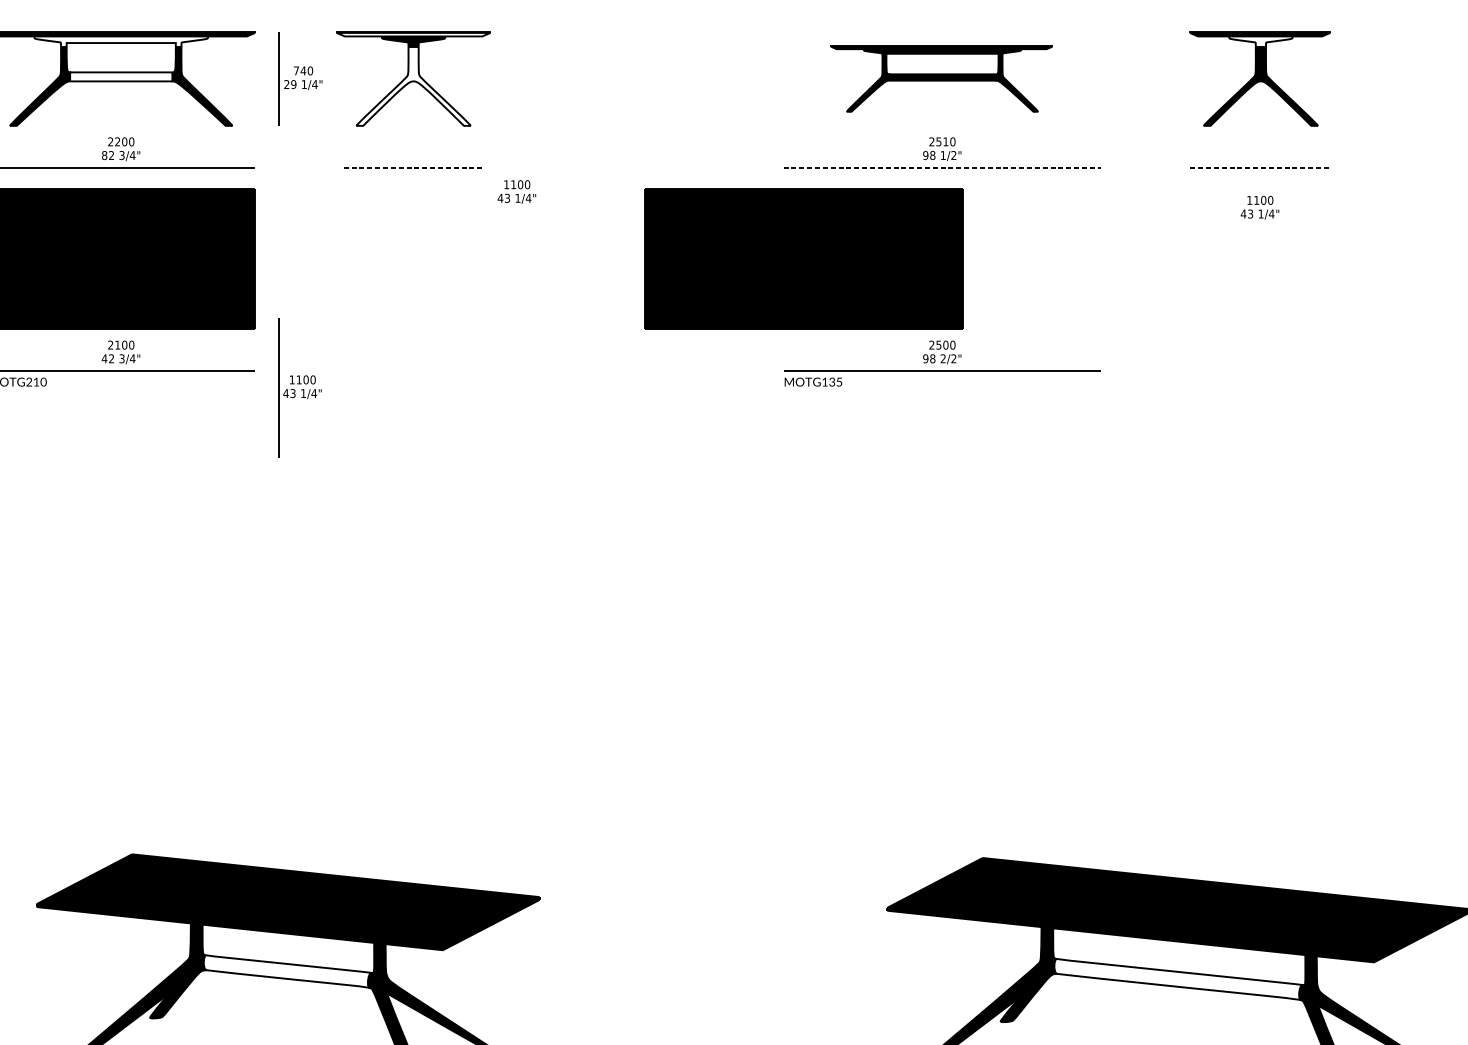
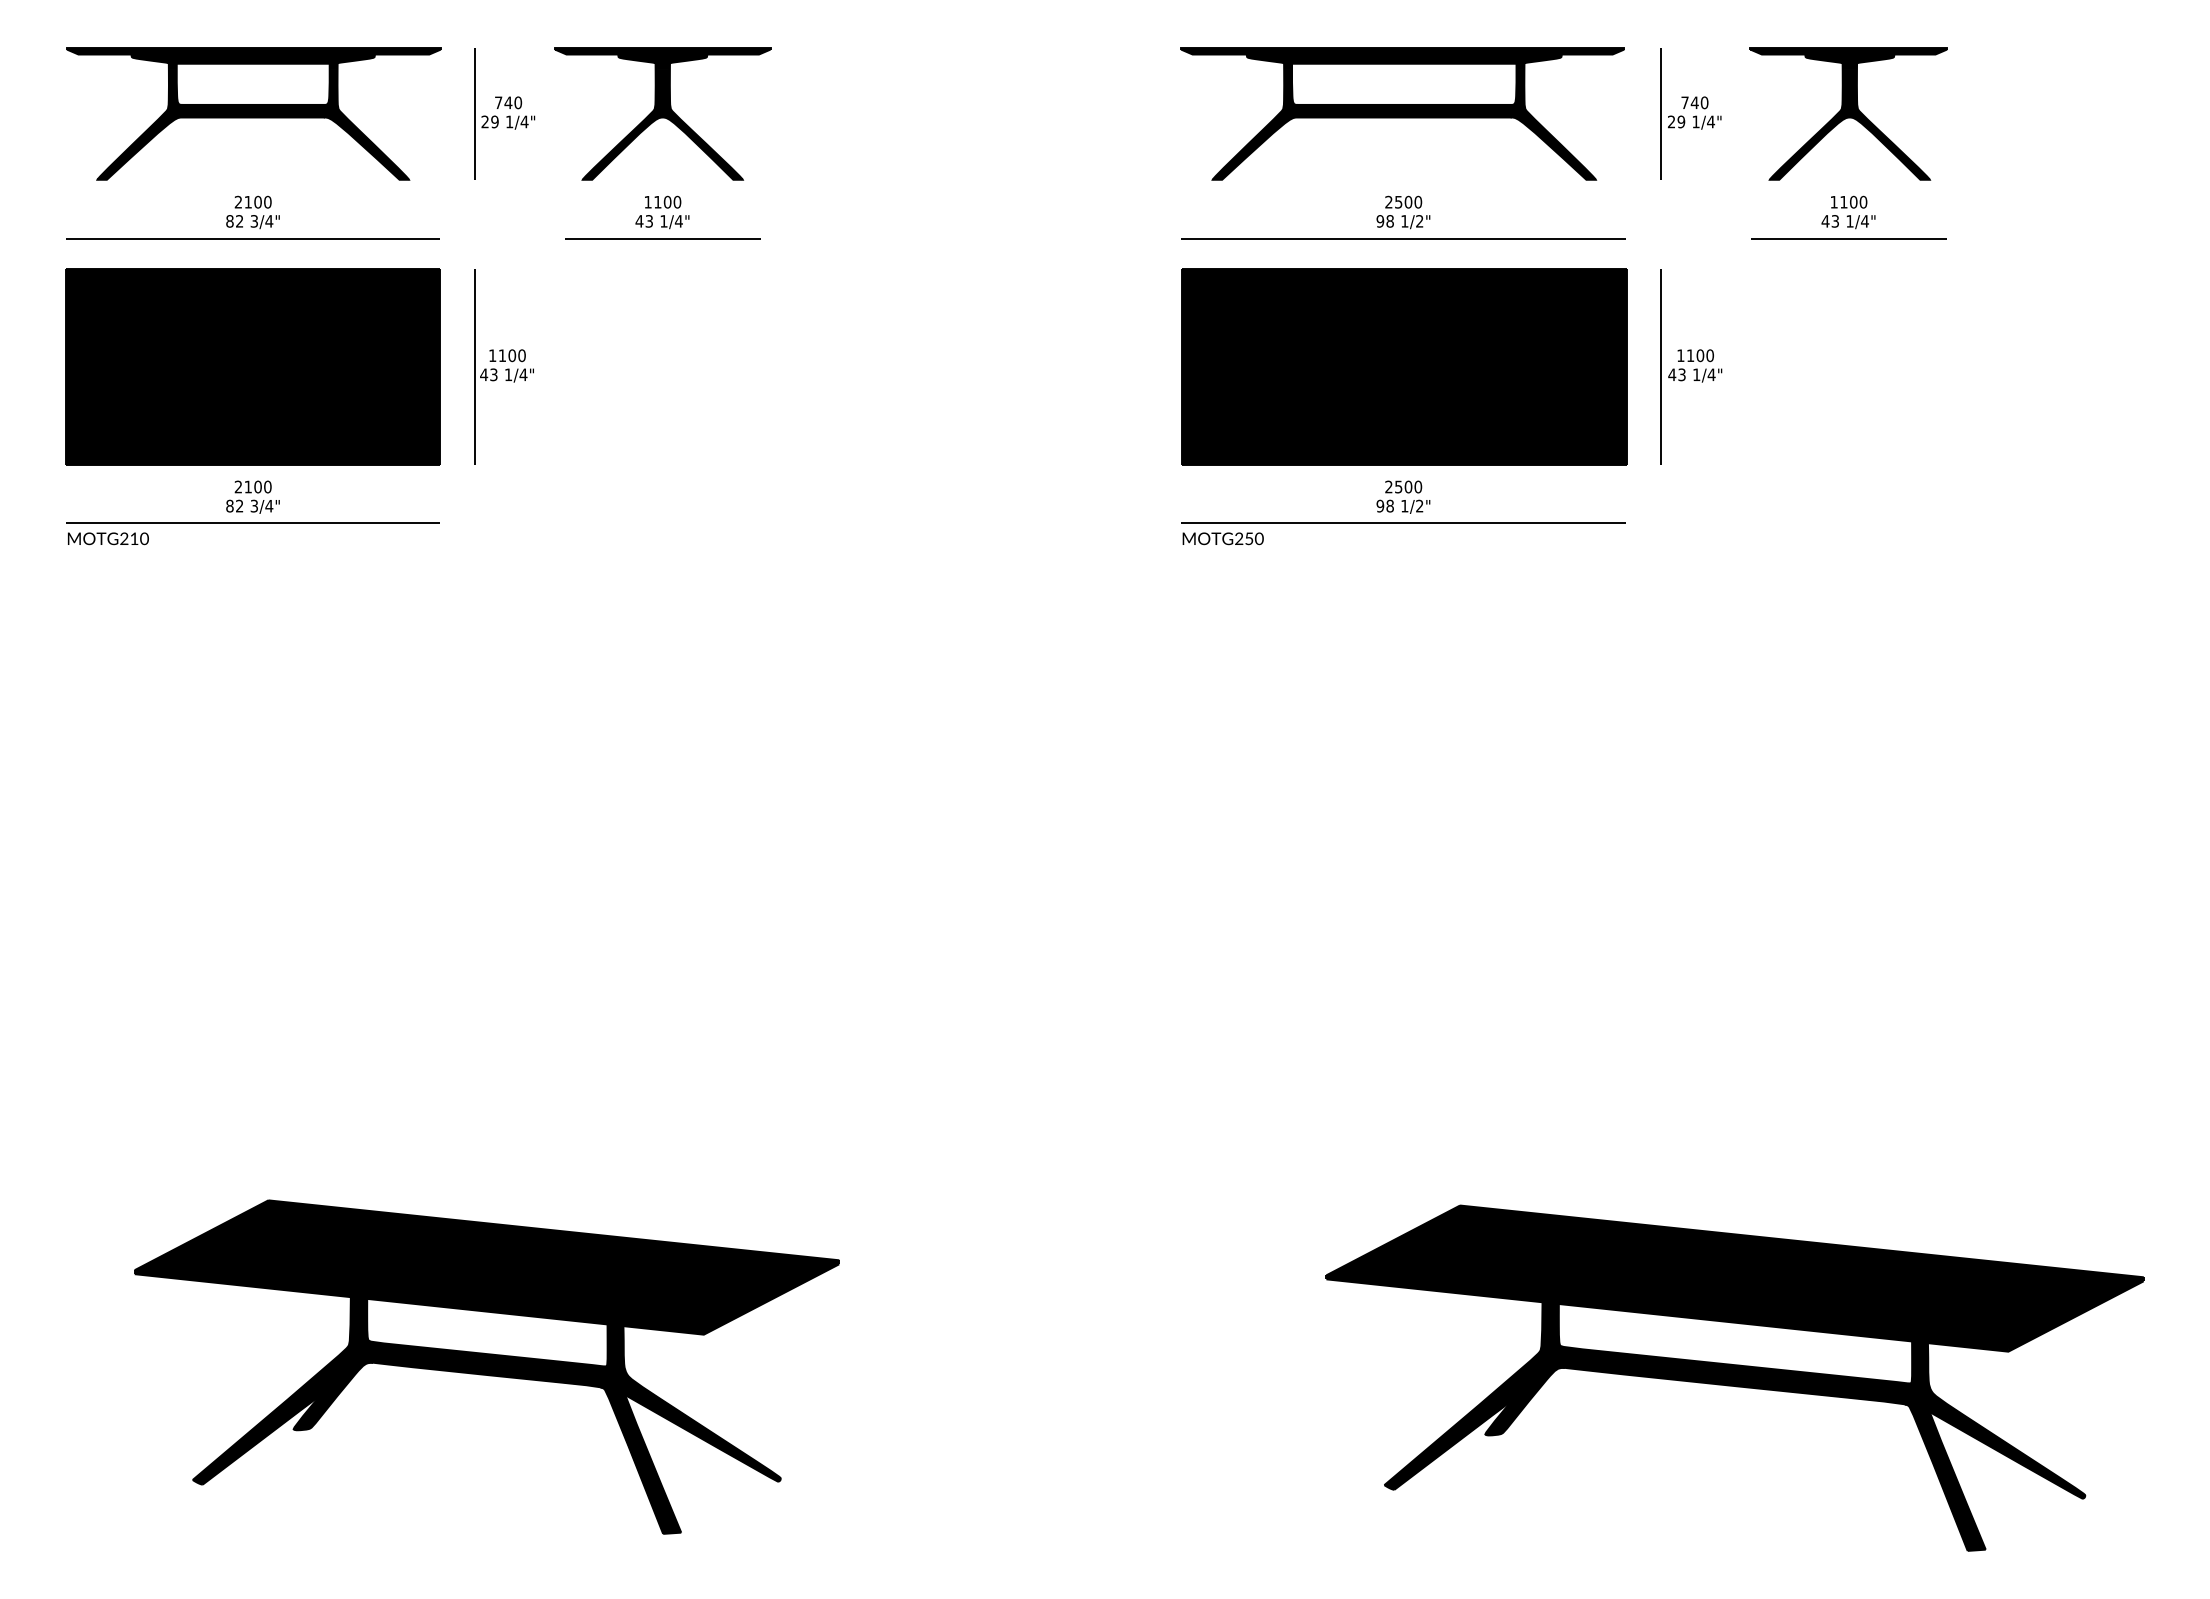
fill: (413, 34) -> (662, 51), added
fill: (120, 41) -> (252, 61), added
fill: (1260, 41) -> (1849, 61), added
fill: (120, 76) -> (252, 110), added
part: (941, 78) -> (1402, 113), size x1.43
part: (1147, 78) -> (1690, 113), added
fill: (413, 86) -> (662, 124), added
text: (117, 141) -> (247, 201), 2200 -> 2100
text: (945, 141) -> (1408, 201), 2510 -> 2500
line: (413, 167) -> (662, 238), dashed -> solid
line: (942, 167) -> (1403, 238), dashed -> solid
line: (1259, 167) -> (1848, 238), dashed -> solid
text: (516, 192) -> (662, 212), moved
text: (1259, 207) -> (1848, 212), moved
part: (803, 259) -> (1404, 366), moved
part: (1147, 259) -> (1691, 366), added
text: (104, 358) -> (229, 505), 42 -> 82
text: (943, 358) -> (1404, 505), 2/2" -> 1/2"
text: (832, 381) -> (1249, 538), MOTG135 -> MOTG250
part: (299, 387) -> (503, 366), moved
fill: (287, 971) -> (485, 1364), added
fill: (1177, 979) -> (1733, 1375), added

